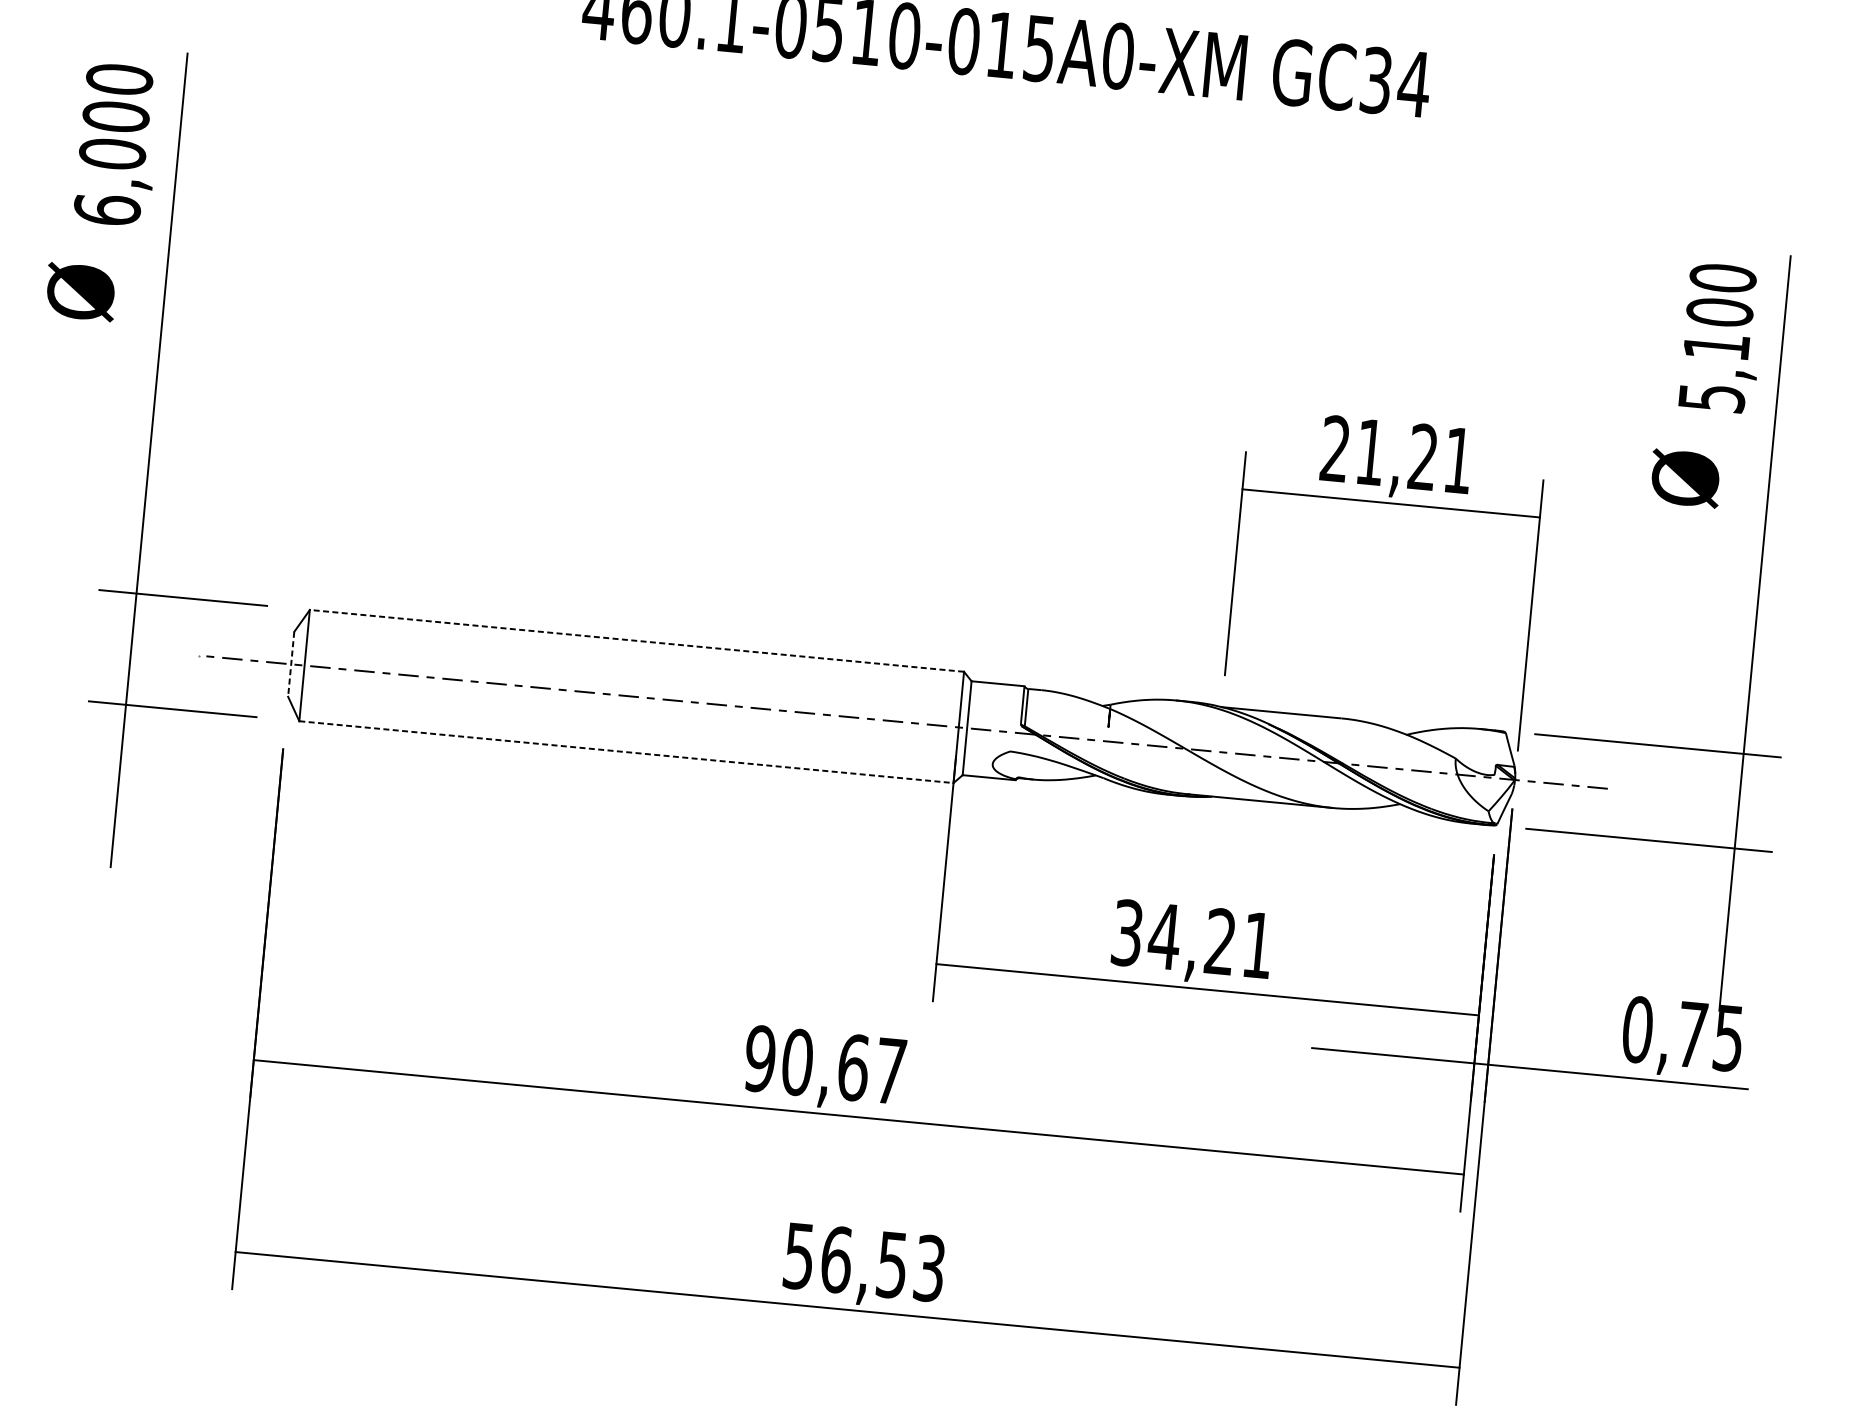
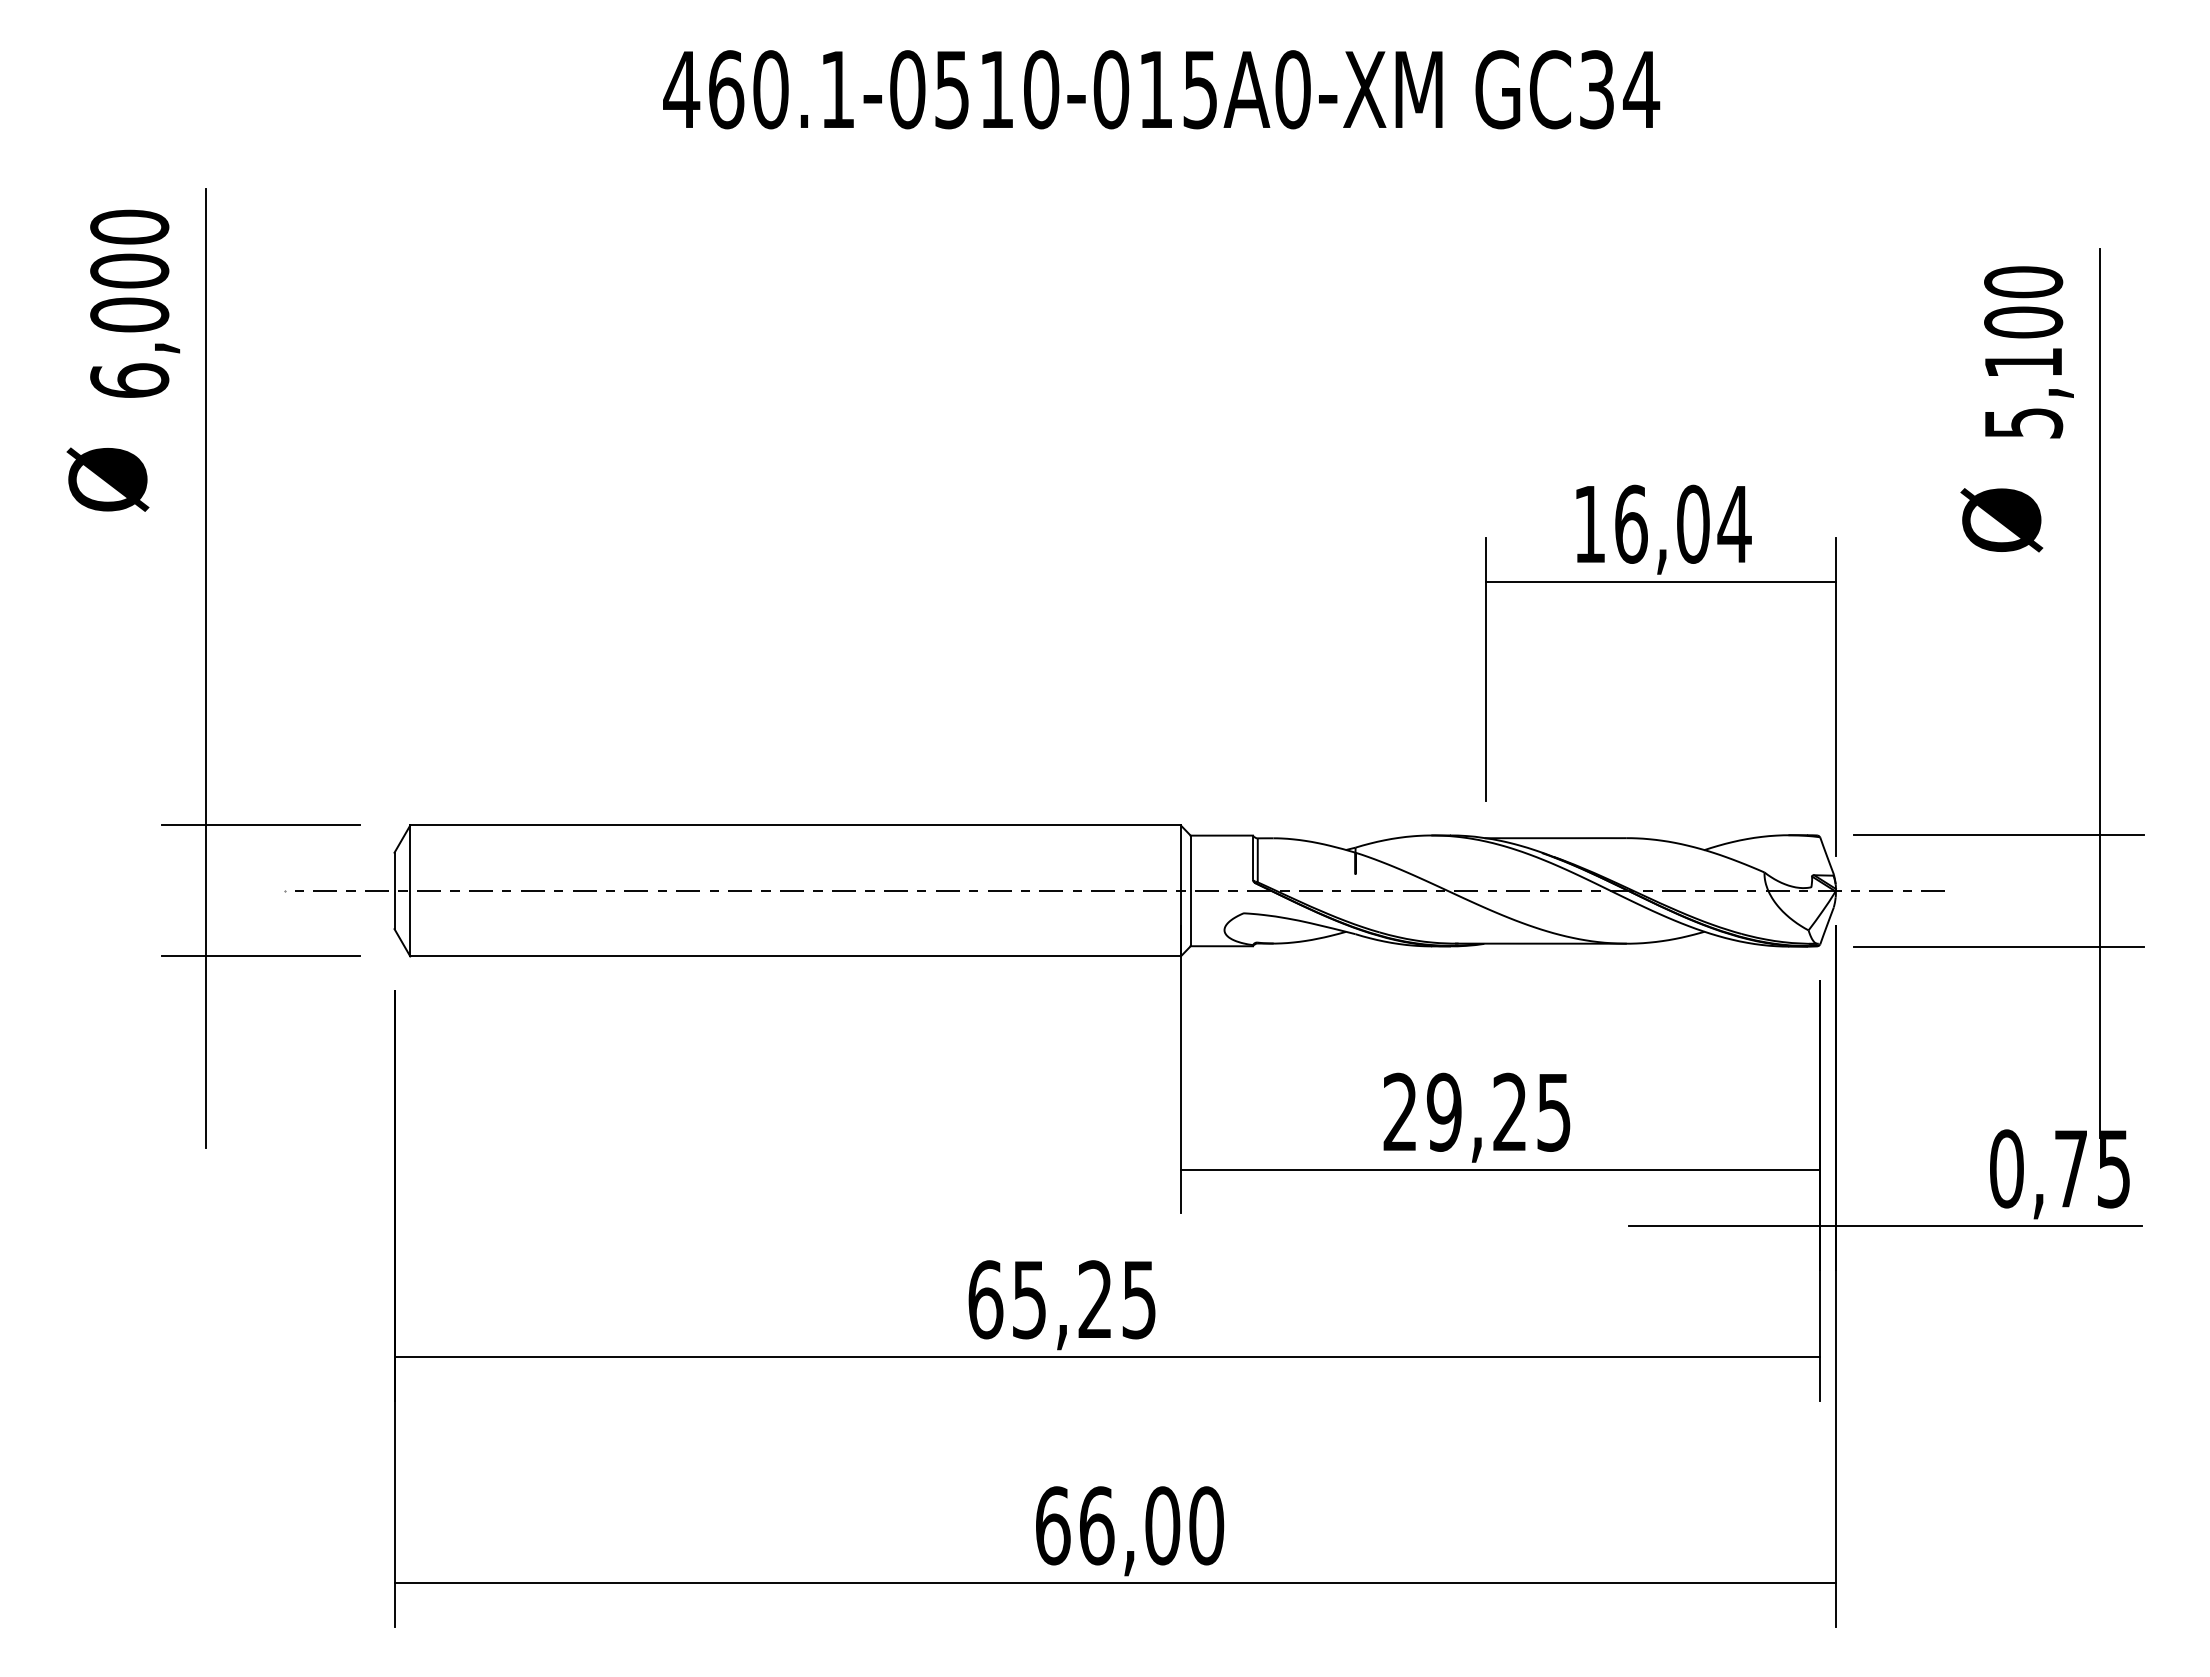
text: (1397, 454) -> (1662, 523), 21,21 -> 16,04
line: (636, 640) -> (795, 825), dashed -> solid
line: (291, 664) -> (394, 891), dashed -> solid
line: (627, 752) -> (796, 956), dashed -> solid
text: (1192, 938) -> (1476, 1111), 34,21 -> 29,25
text: (824, 1064) -> (1061, 1299), 90,67 -> 65,25
text: (865, 1262) -> (1130, 1525), 56,53 -> 66,00

